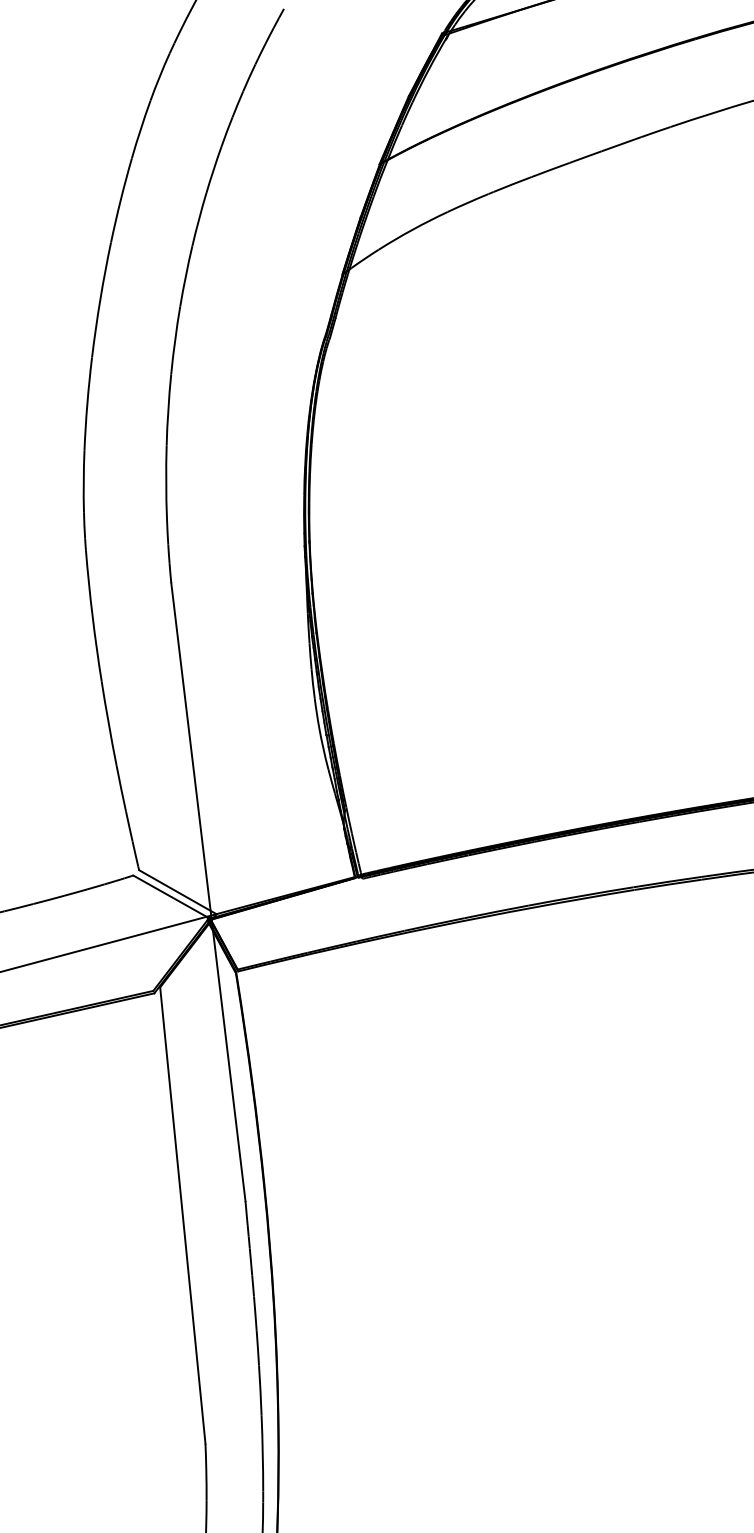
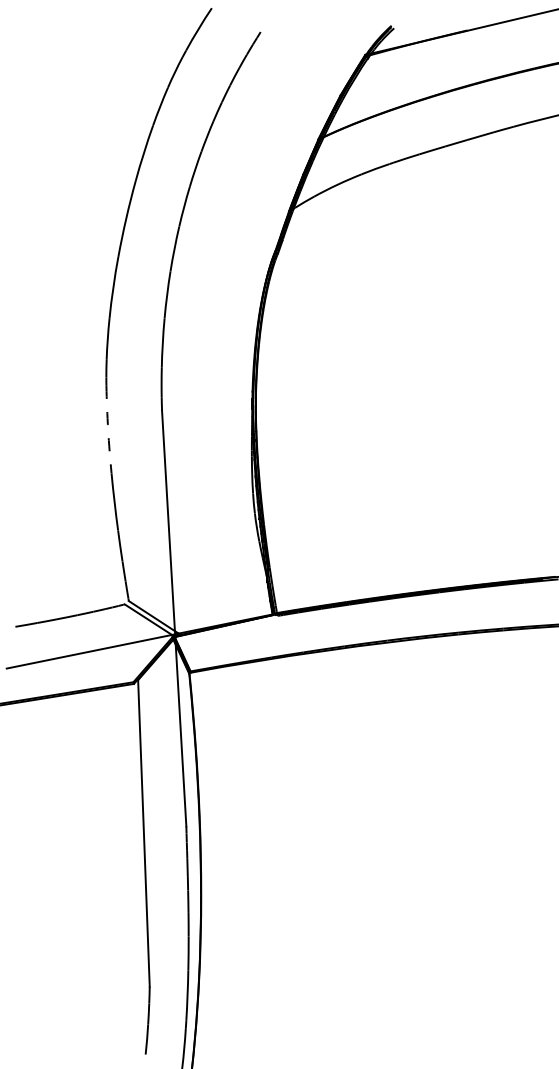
arc: (93, 615) -> (108, 429), solid -> dashed

